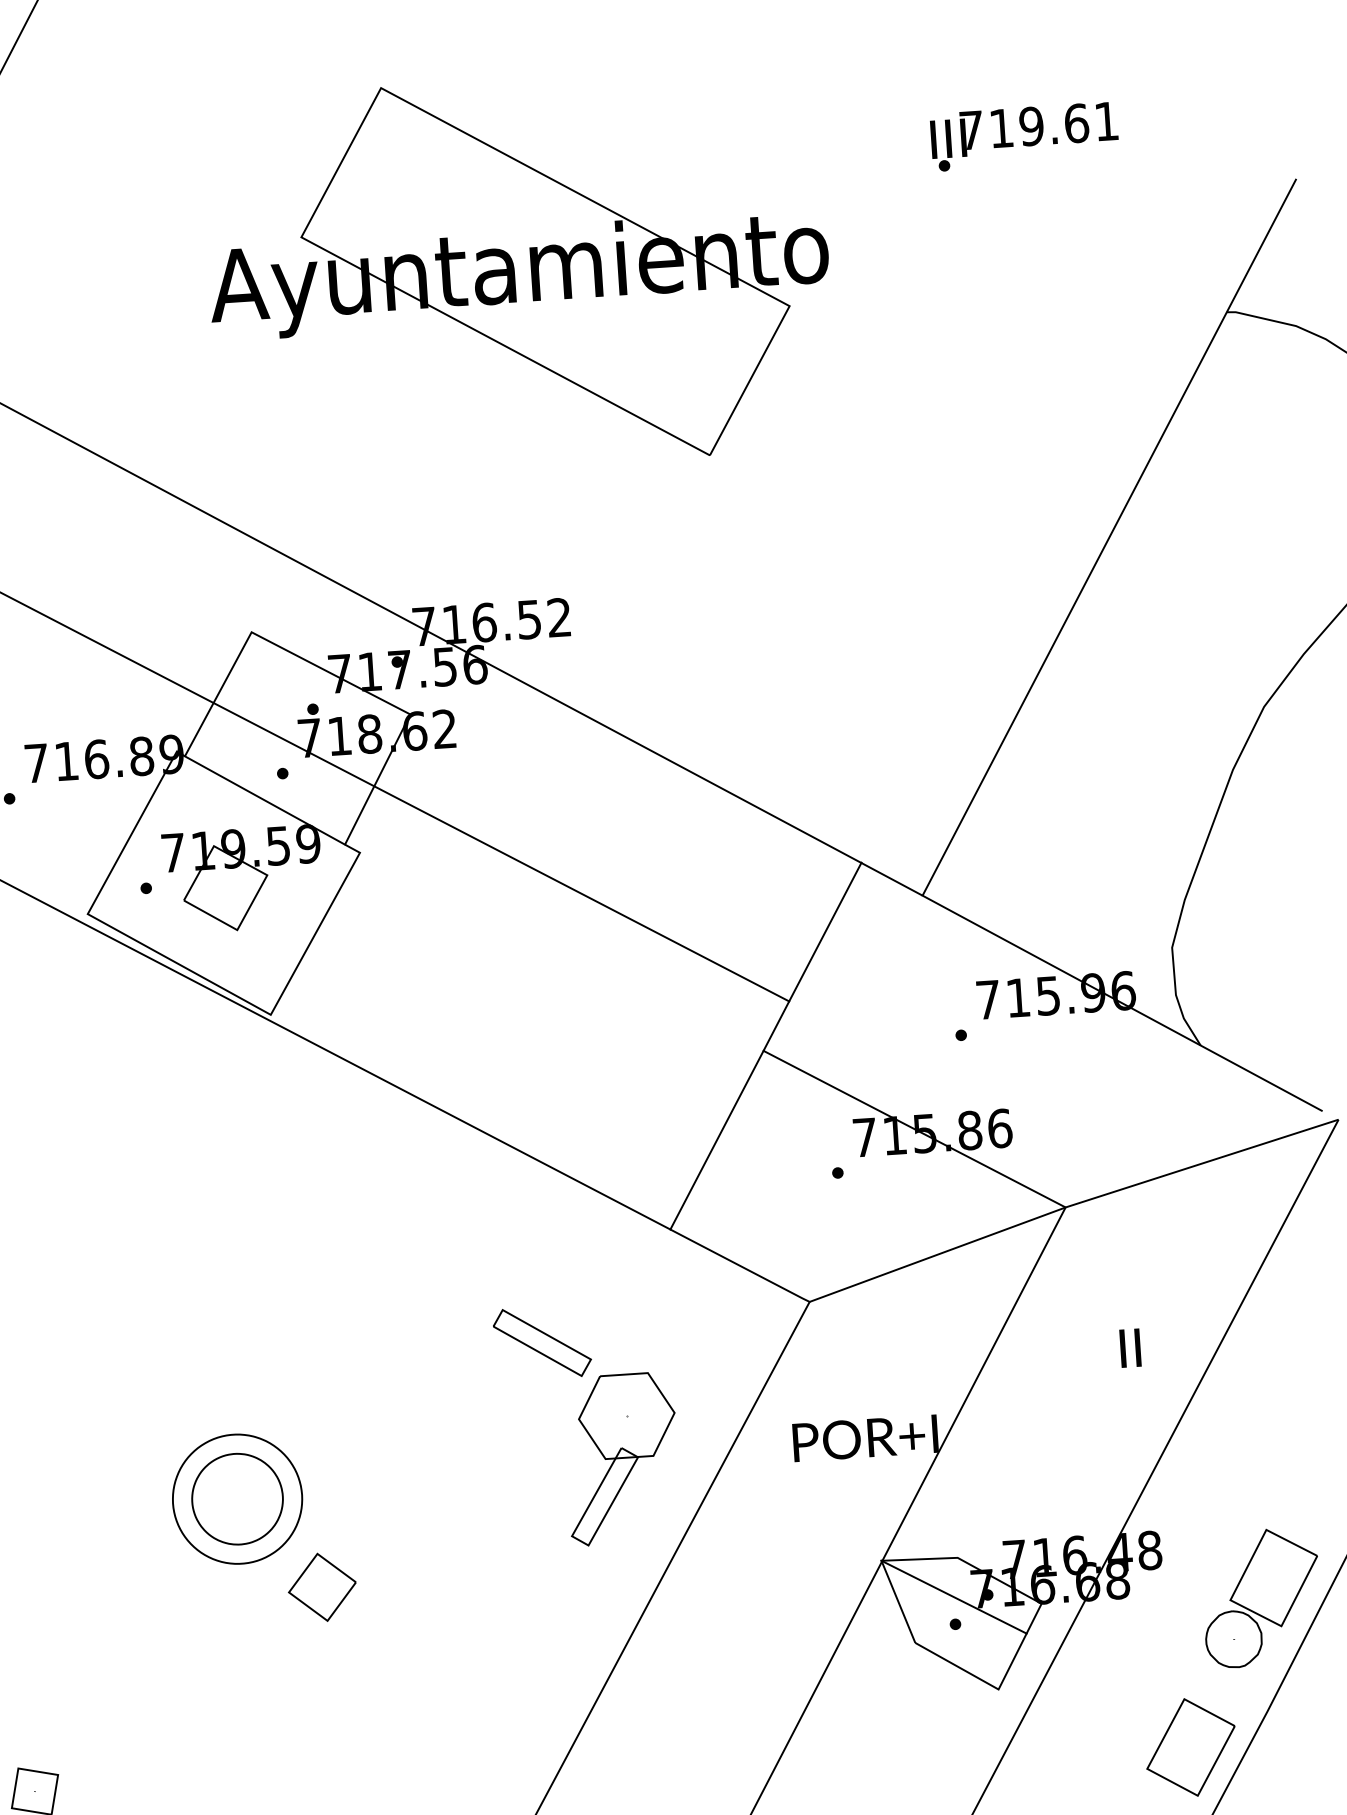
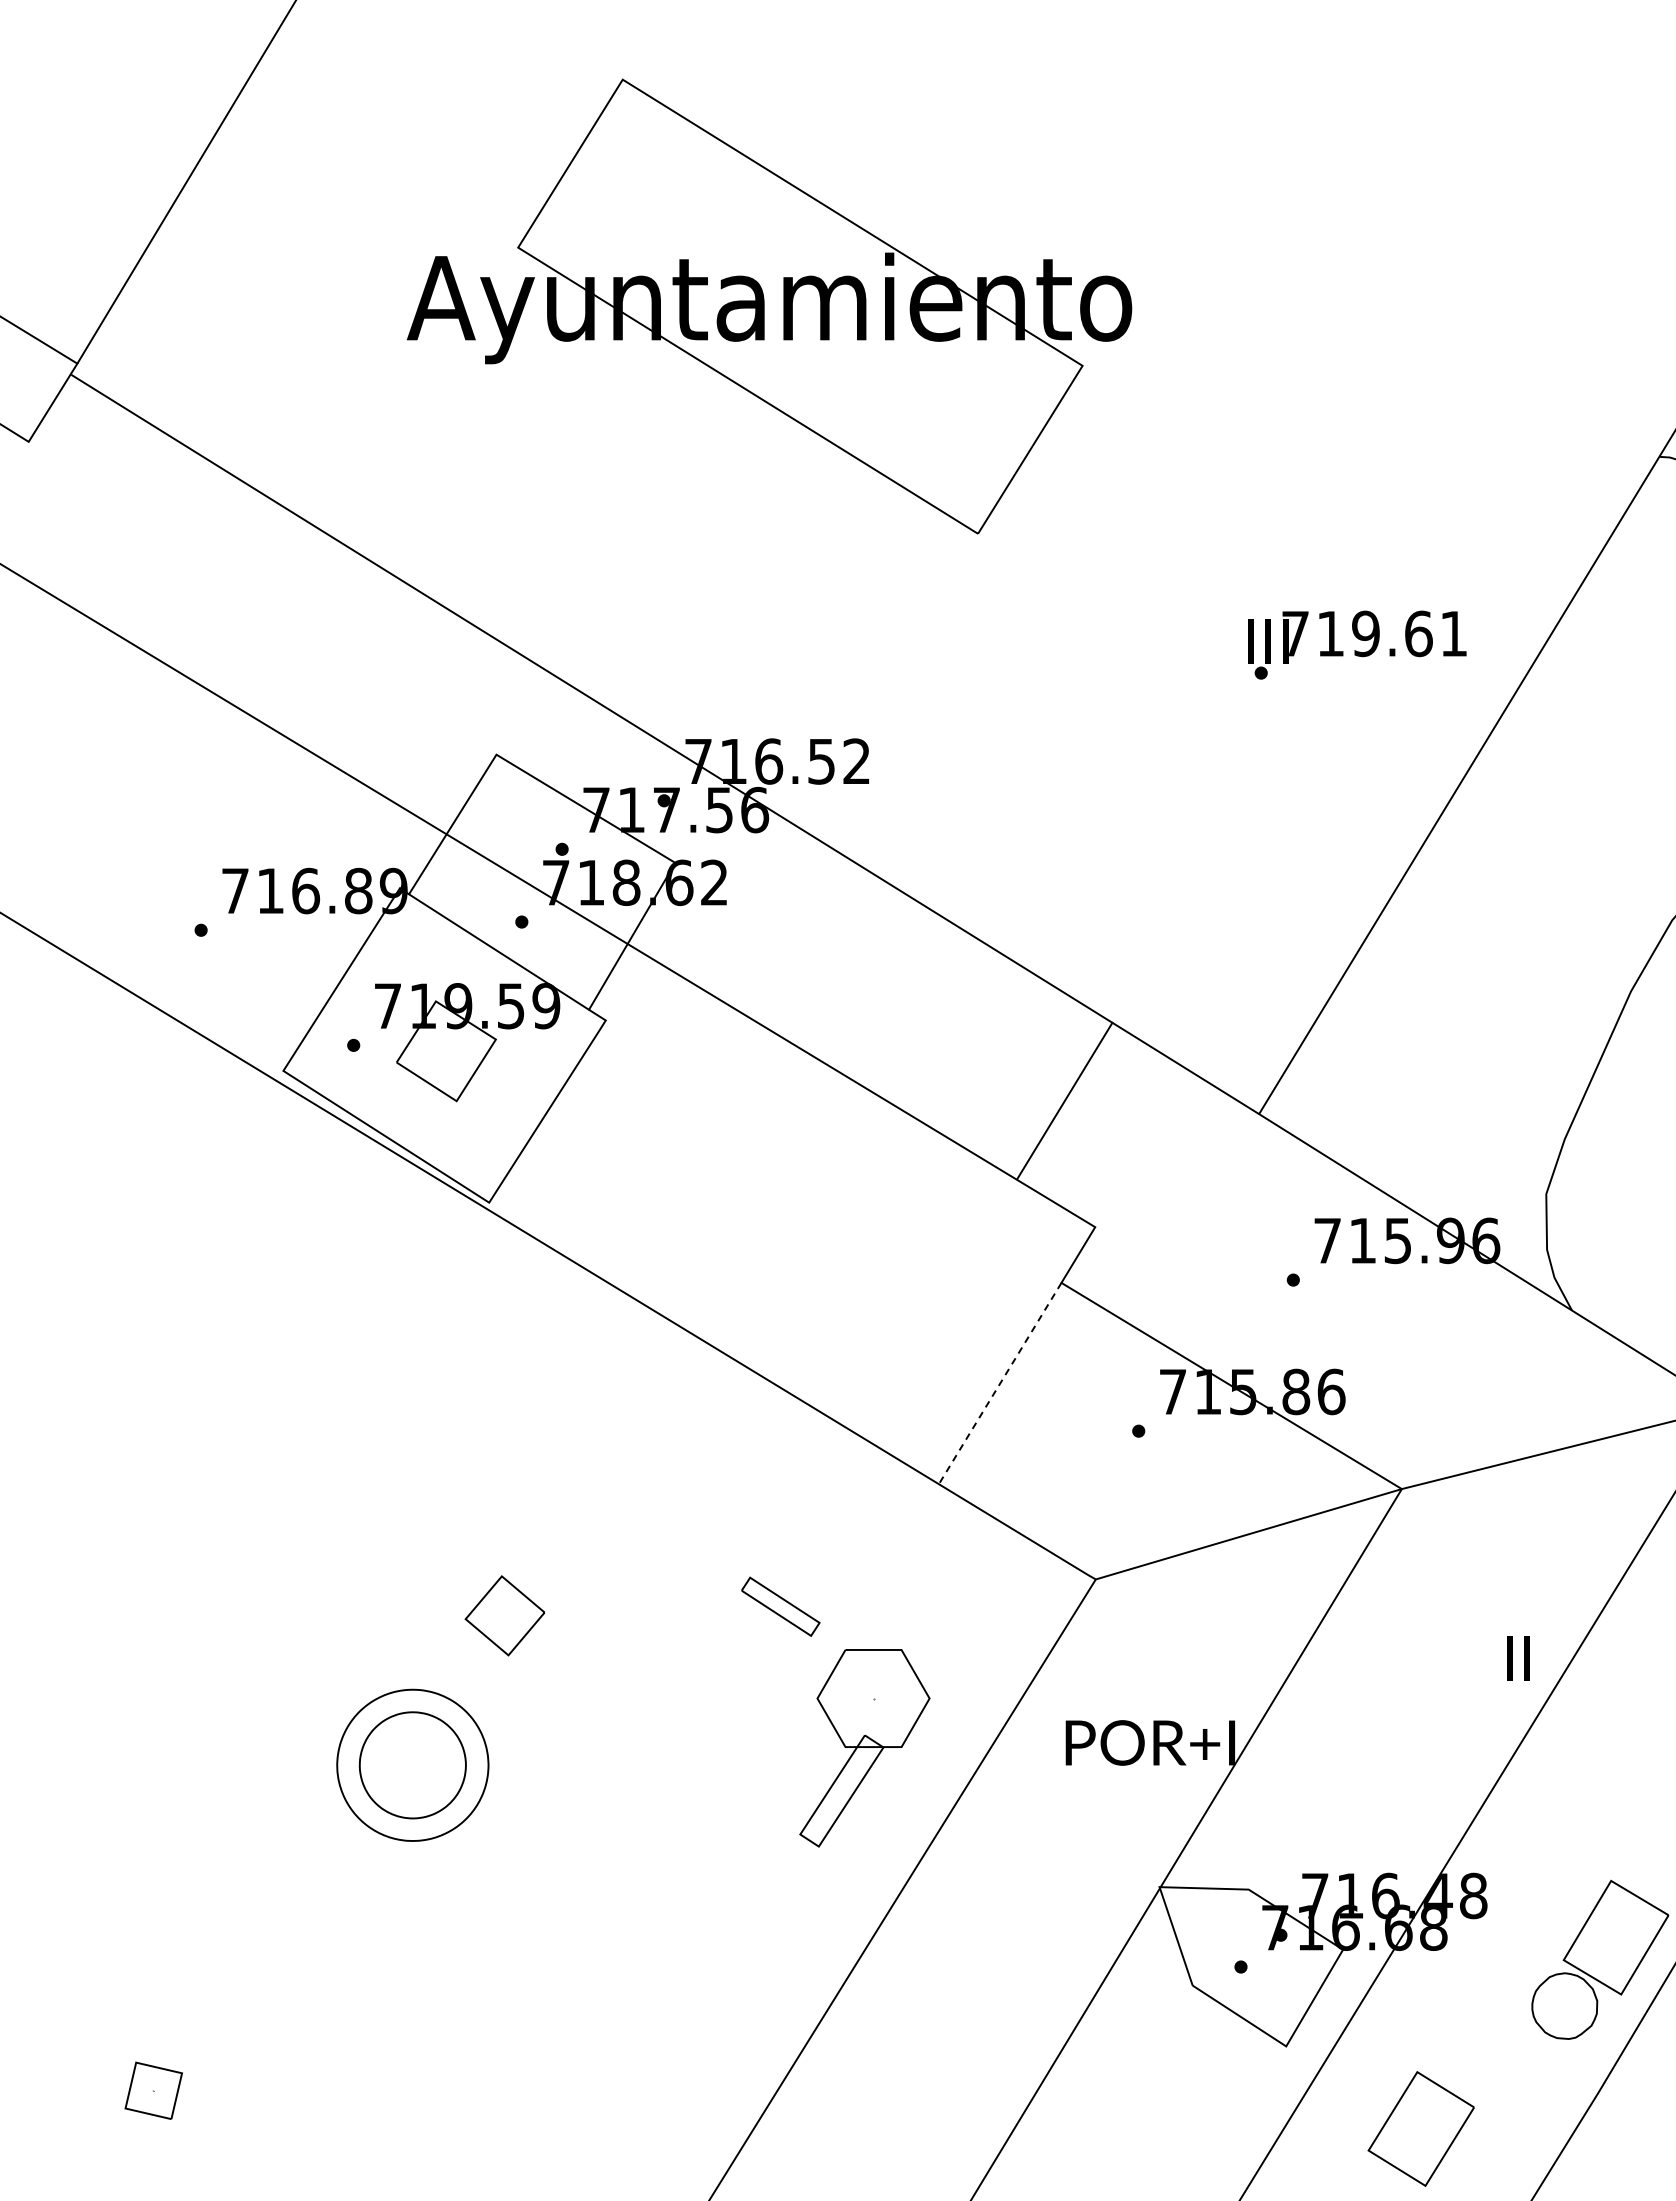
part: (1025, 135) -> (1357, 644), moved
part: (519, 273) -> (769, 306), moved
line: (825, 931) -> (1064, 1100), moved
line: (717, 1140) -> (1000, 1383), solid -> dashed
part: (542, 1342) -> (780, 1606), size x0.7
text: (1130, 1348) -> (1518, 1658), moved
part: (321, 1587) -> (504, 1615), moved
line: (954, 1597) -> (1241, 1935), removed
part: (1190, 1747) -> (1420, 2128), moved

